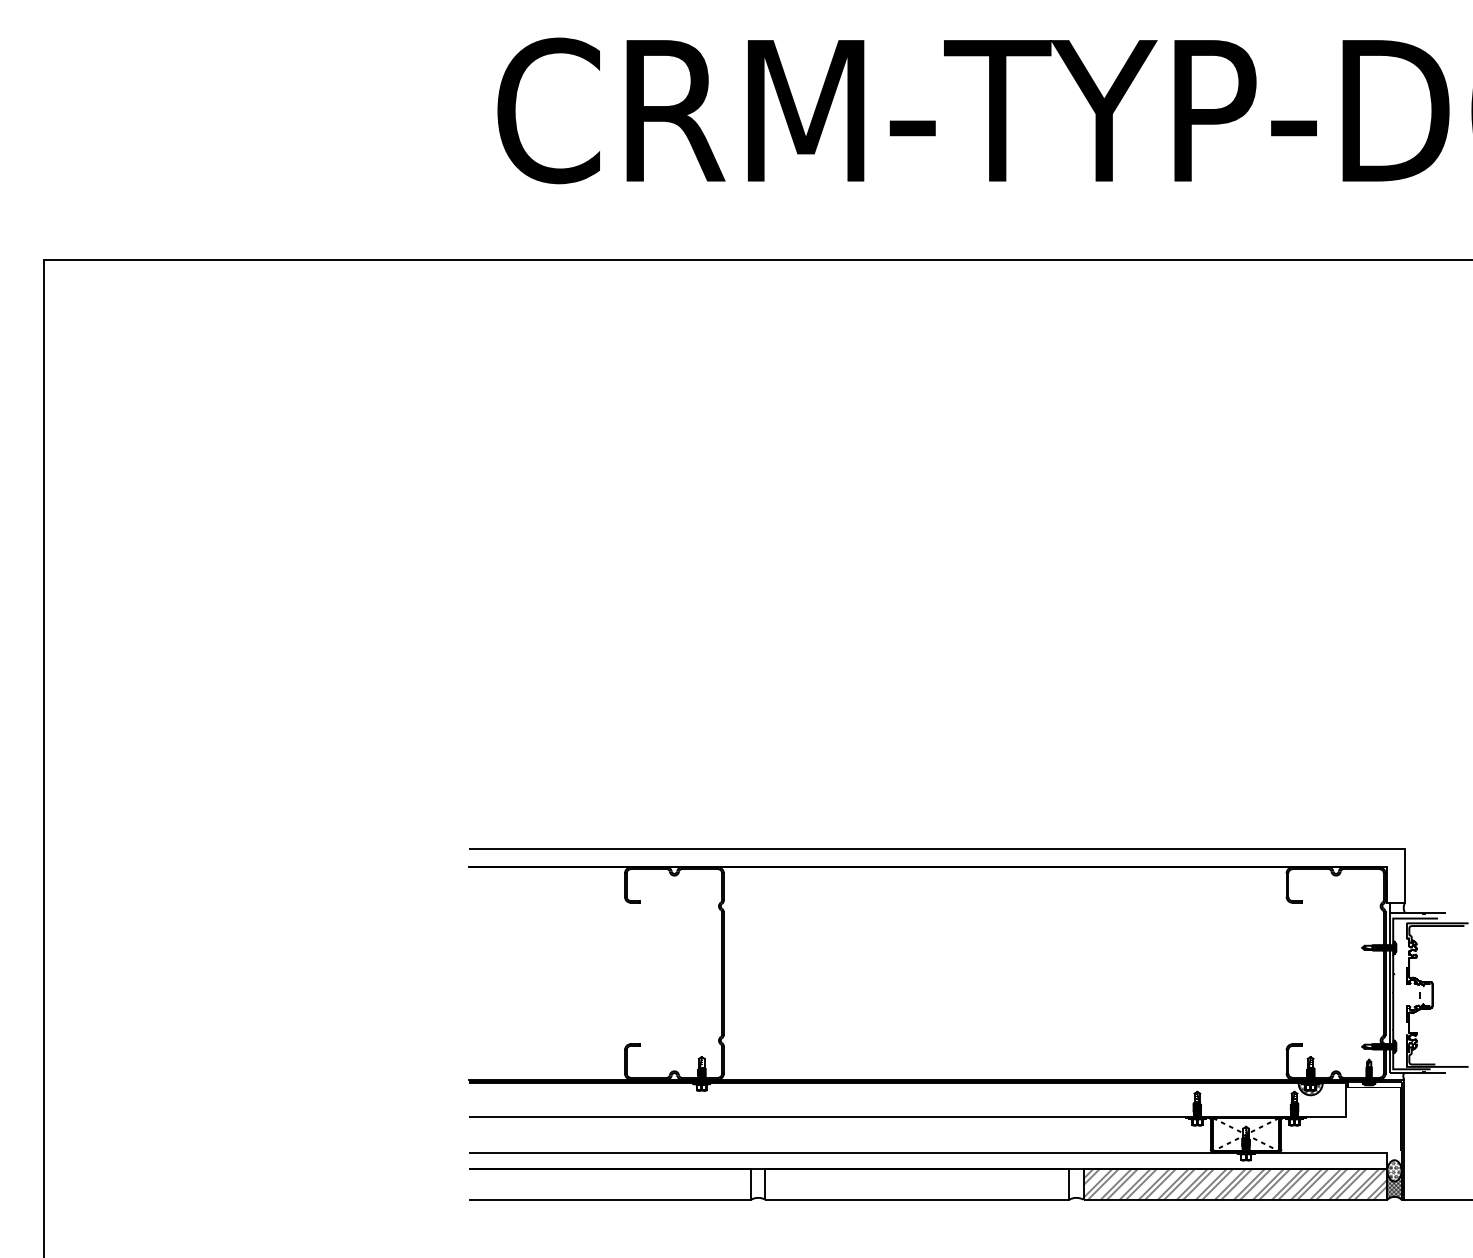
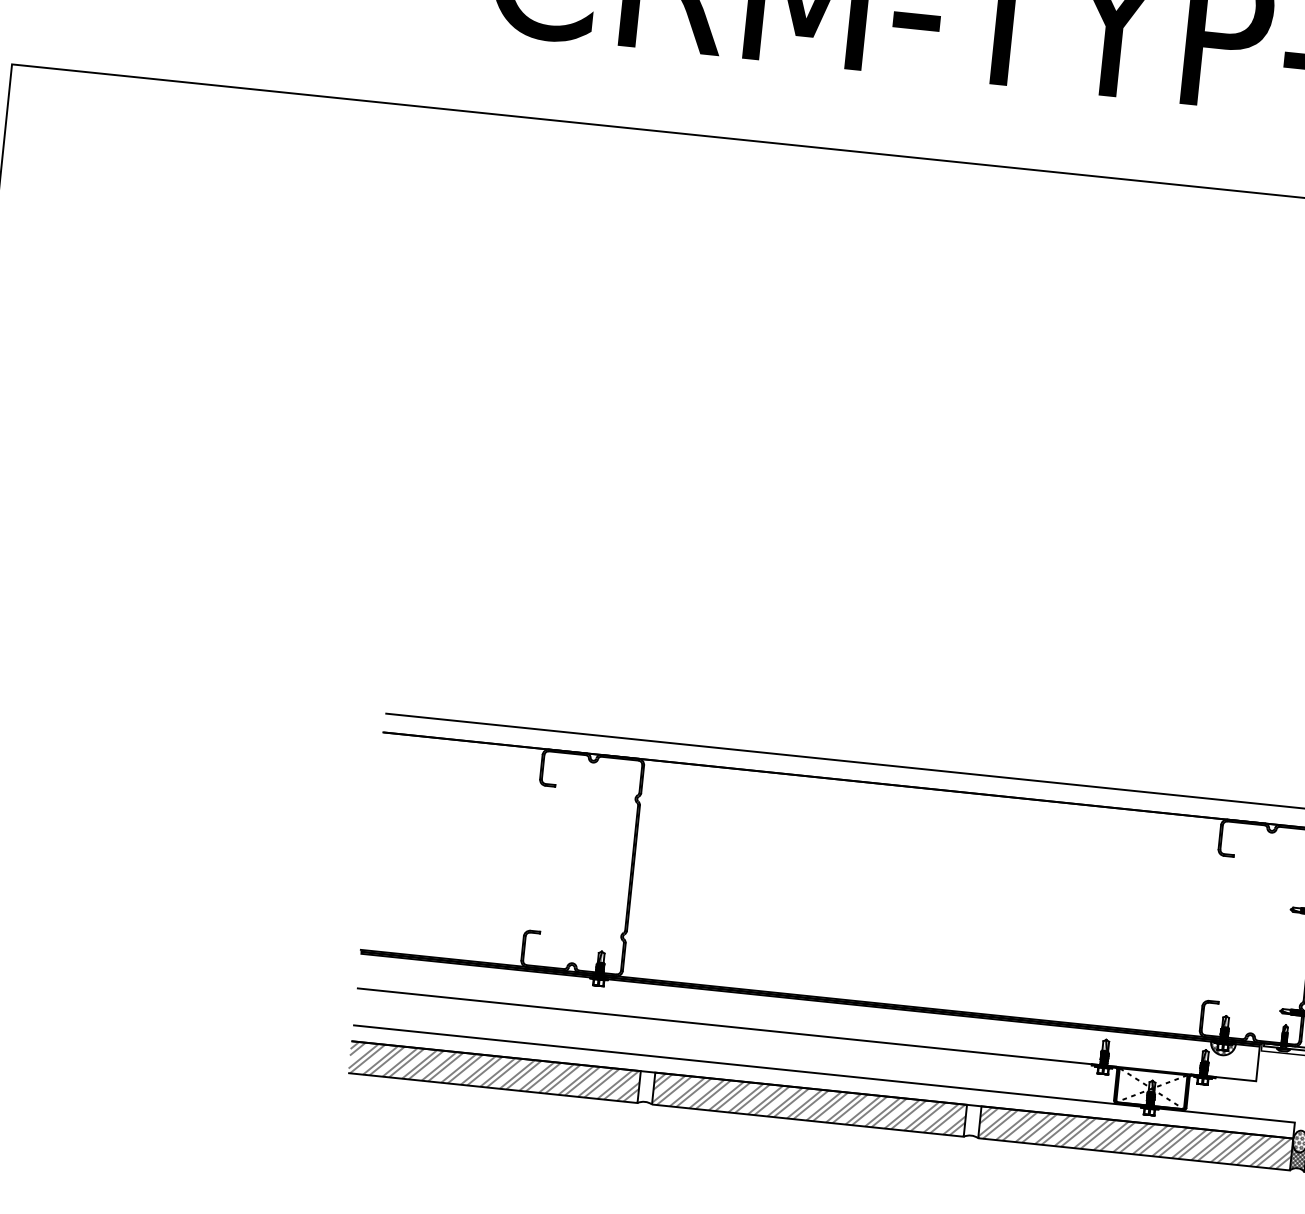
hatch: (610, 1183) -> (494, 1071), added
hatch: (917, 1183) -> (809, 1104), added

